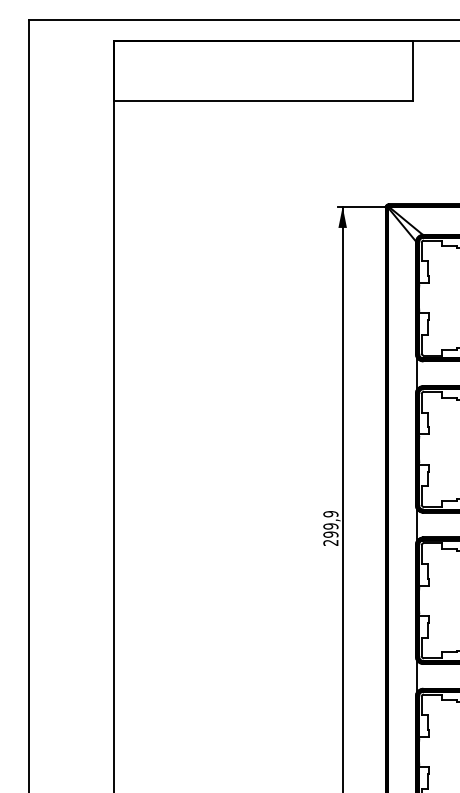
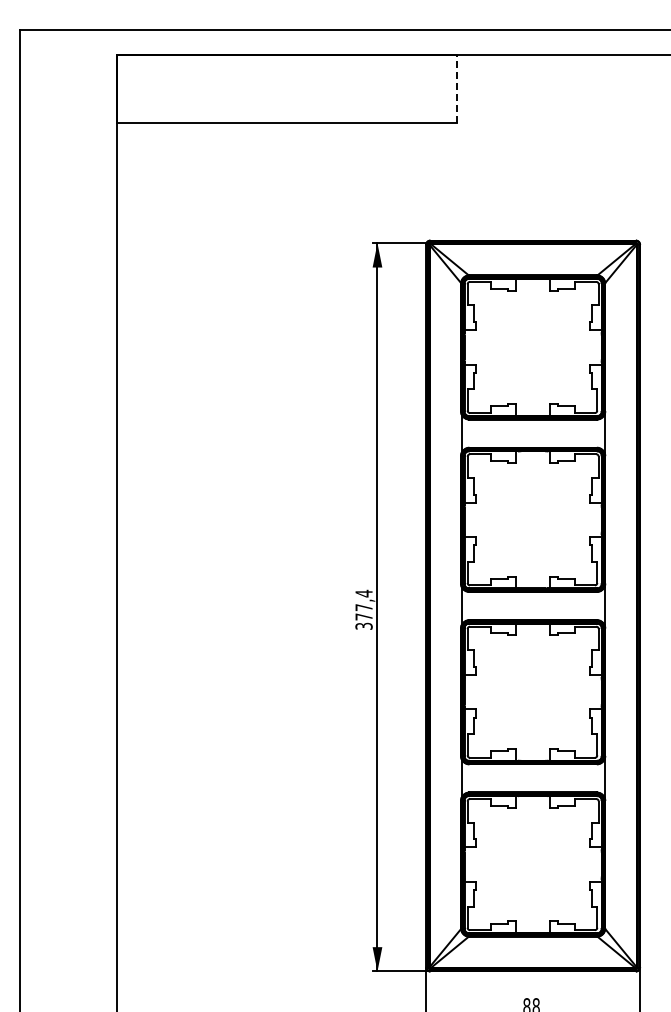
line: (412, 70) -> (457, 88), solid -> dashed
text: (330, 528) -> (363, 609), 299,9 -> 377,4

